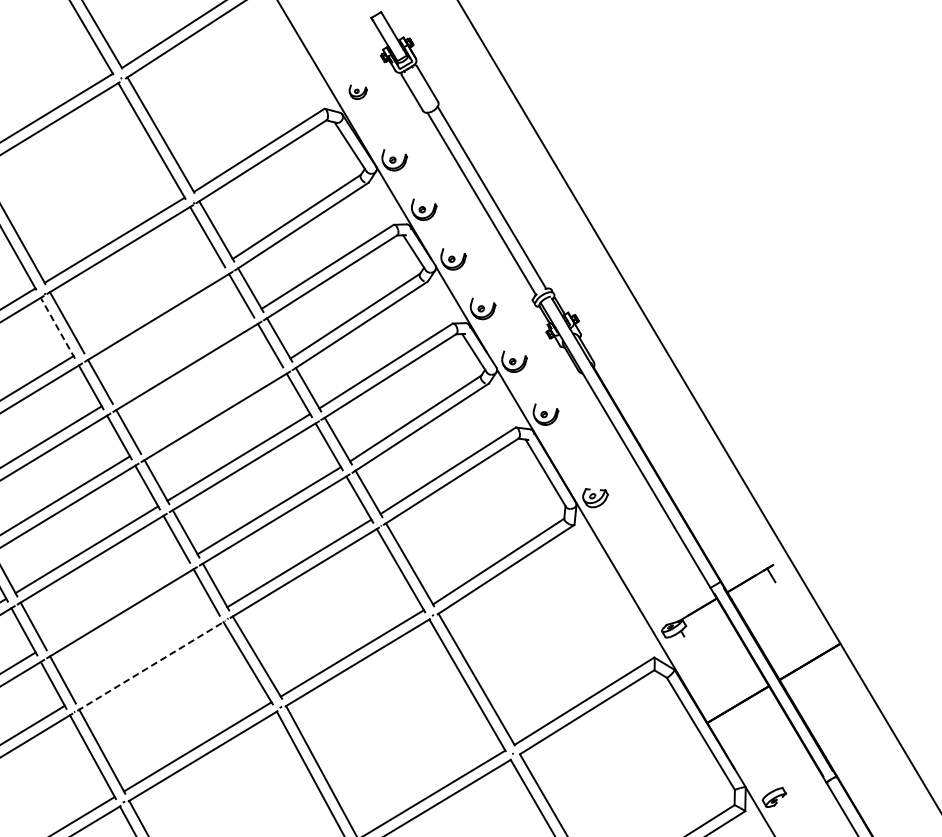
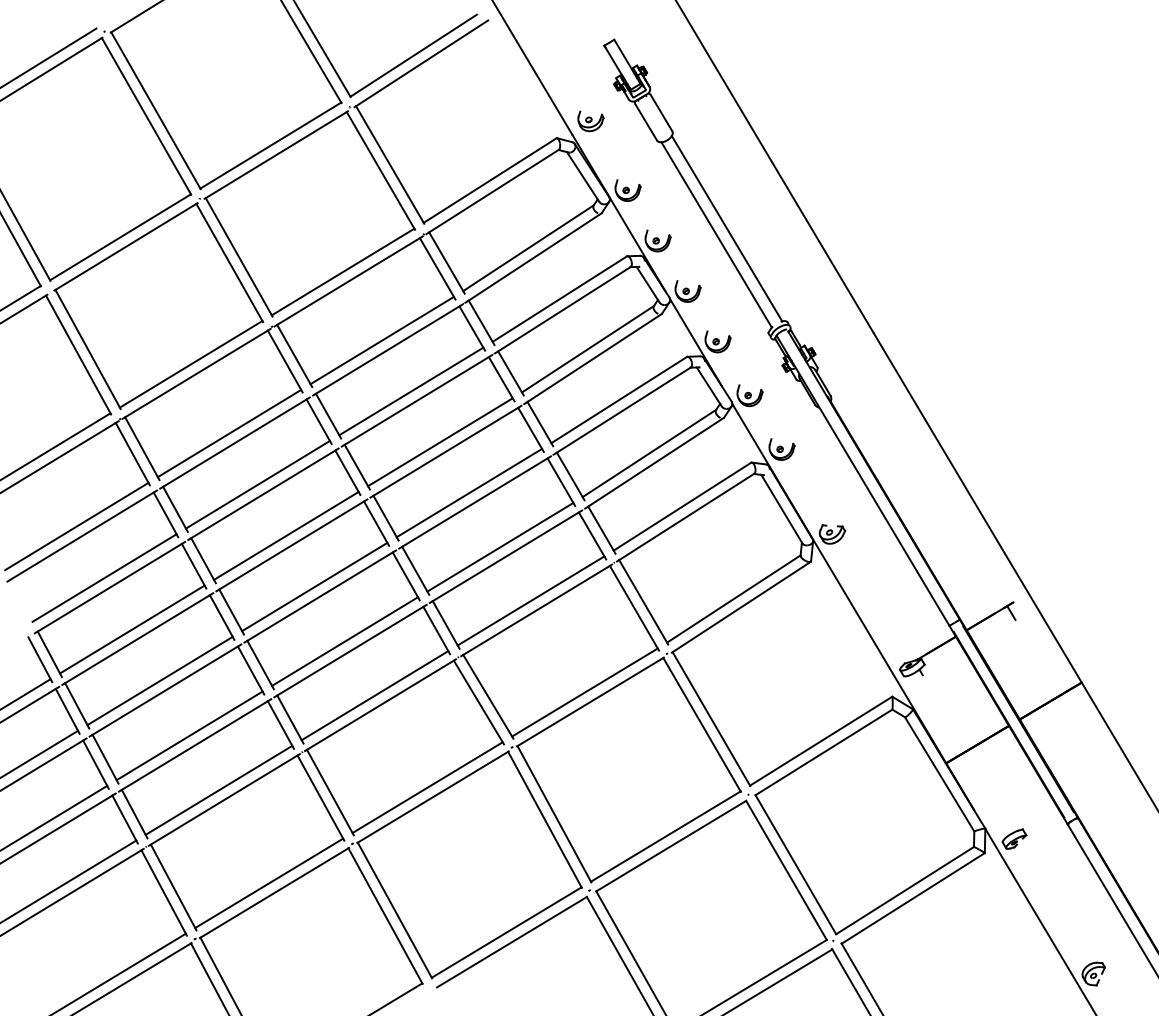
part: (357, 92) -> (590, 121), size x1.43
line: (152, 307) -> (381, 340), added
line: (58, 328) -> (285, 361), dashed -> solid
line: (181, 357) -> (411, 391), added
line: (210, 407) -> (440, 442), added
line: (117, 603) -> (345, 641), added
line: (145, 656) -> (374, 695), added
line: (151, 665) -> (380, 704), dashed -> solid

